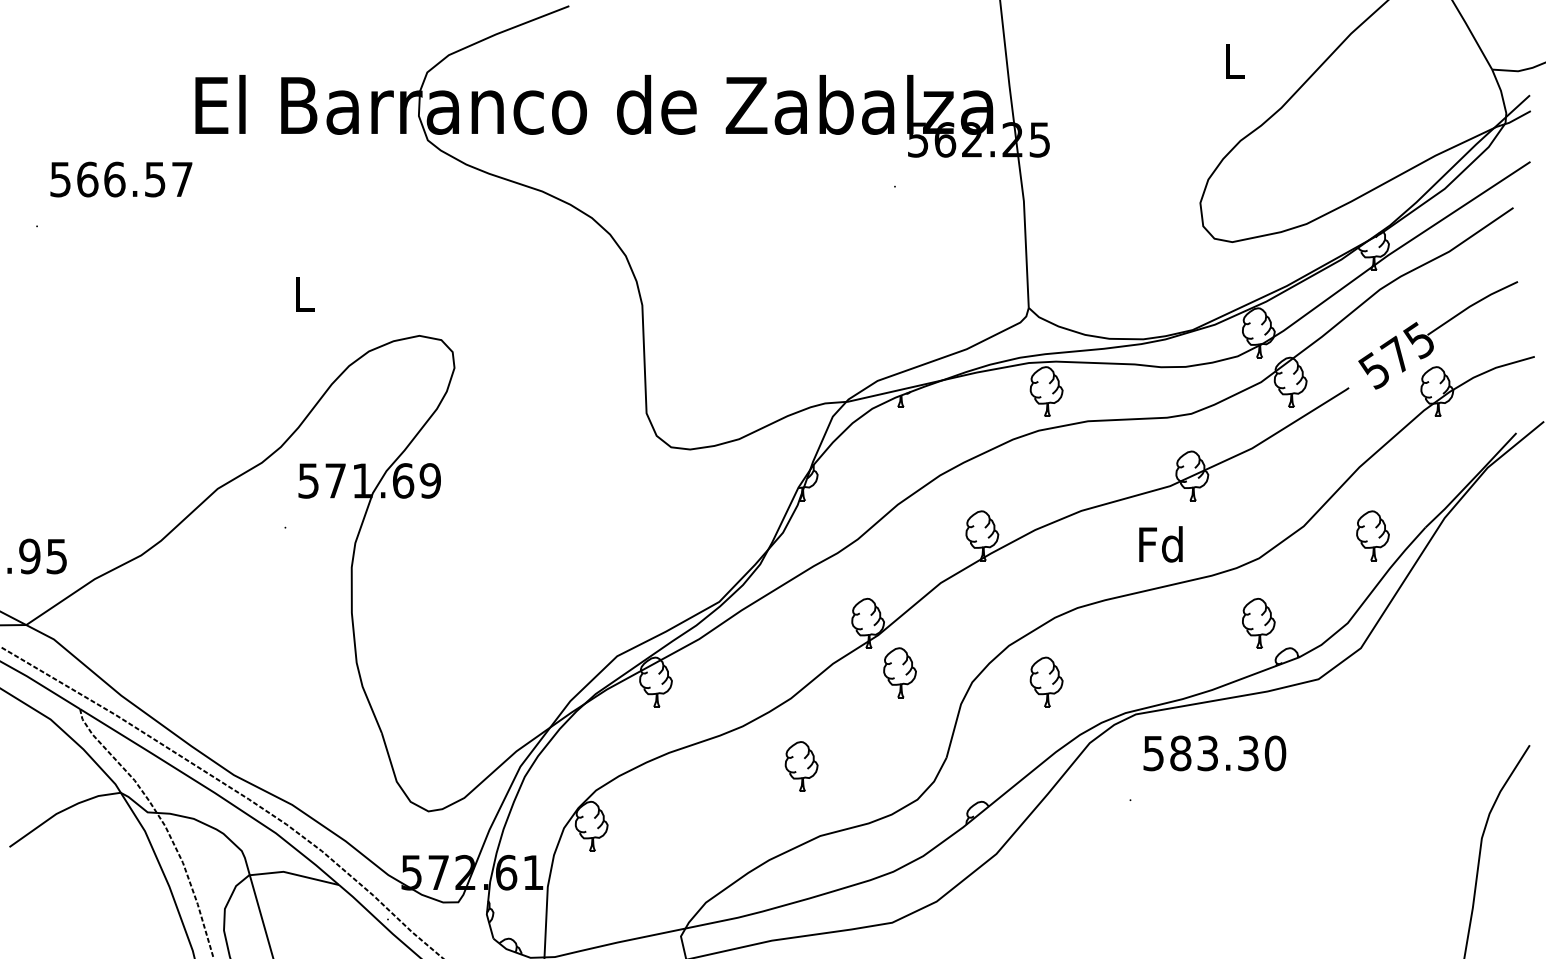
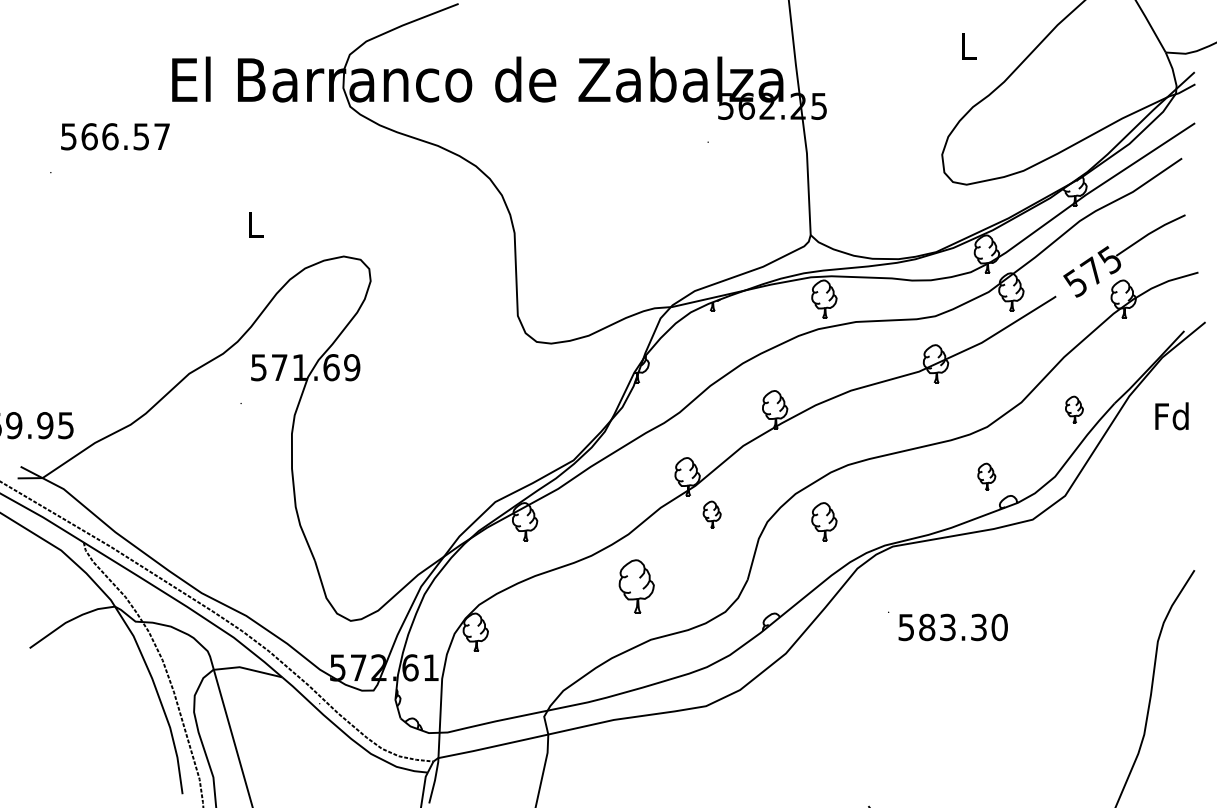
part: (1373, 535) -> (1074, 409), size x0.7
text: (1160, 544) -> (1171, 416), moved
part: (1258, 622) -> (986, 476), size x0.7
part: (900, 672) -> (712, 514), size x0.7
text: (1213, 753) -> (952, 627), moved
part: (801, 766) -> (636, 586), size x1.4

